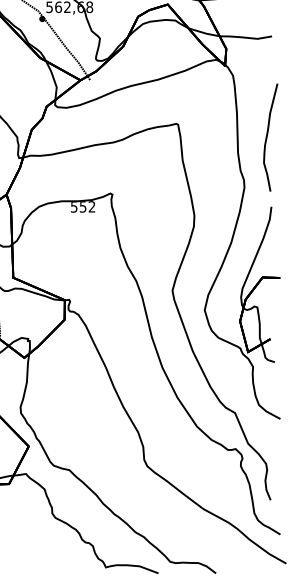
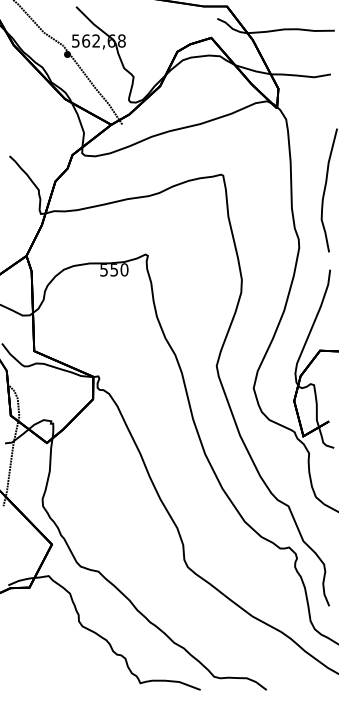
text: (92, 206) -> (124, 269), 552 -> 550

